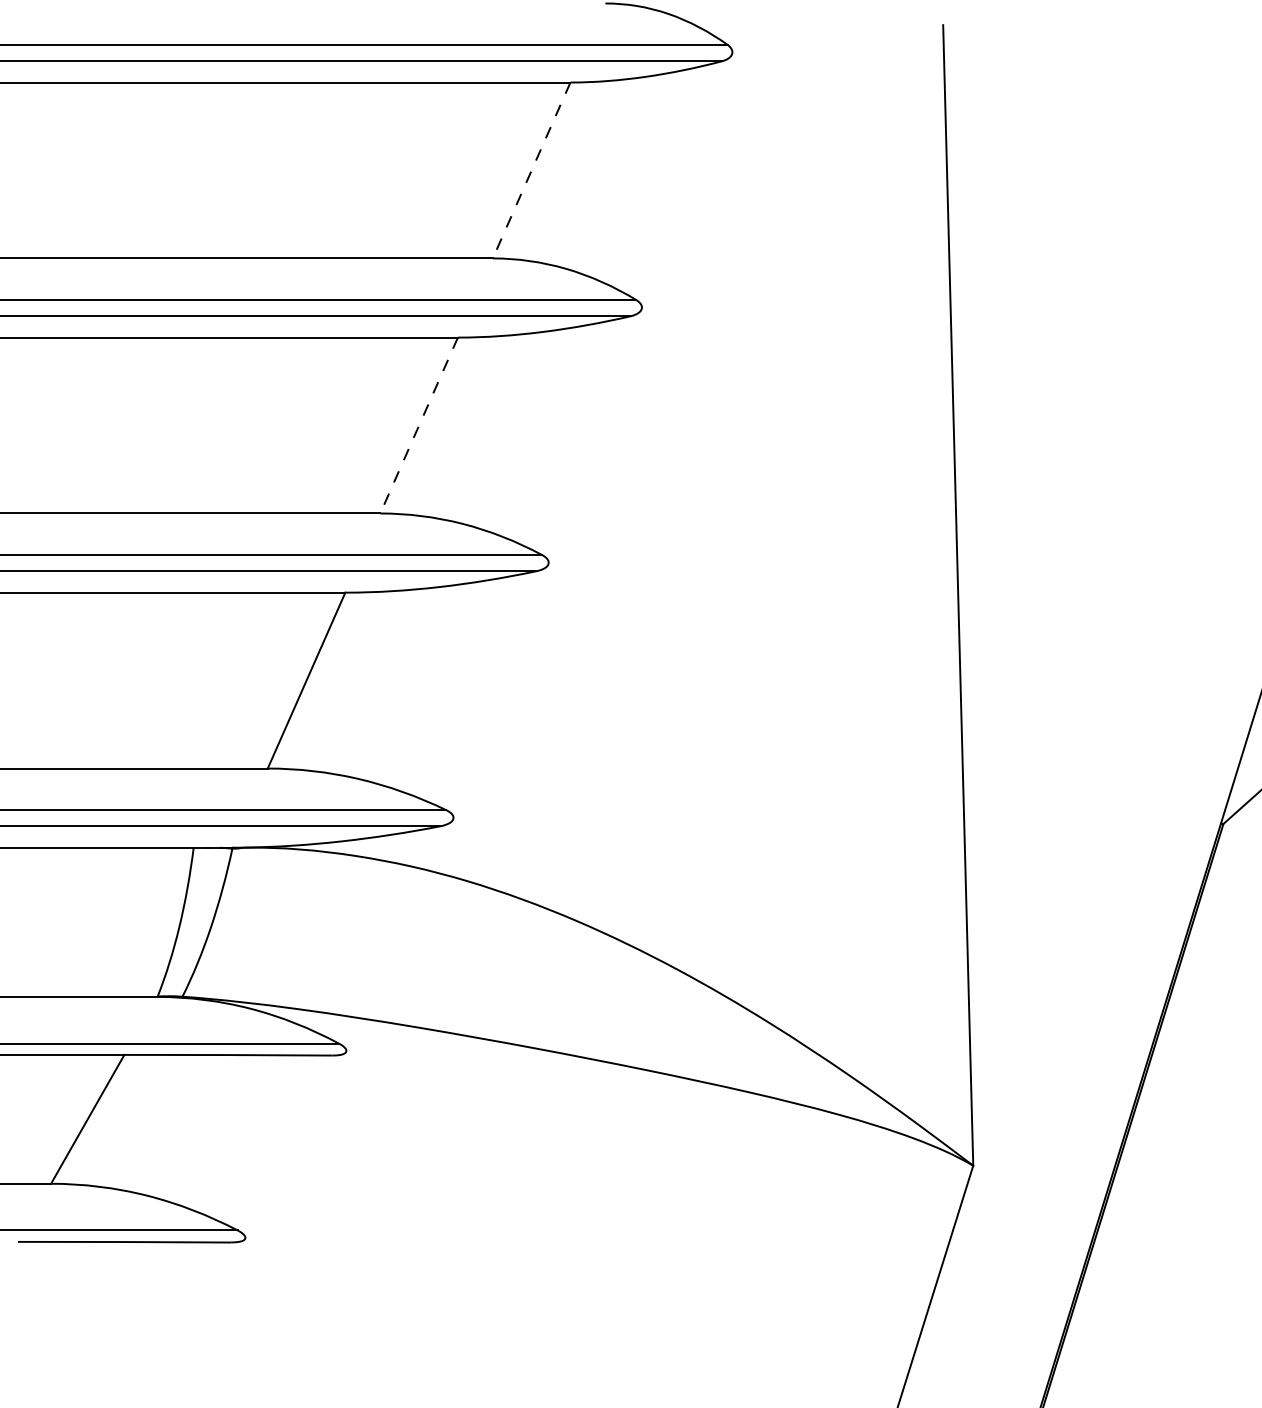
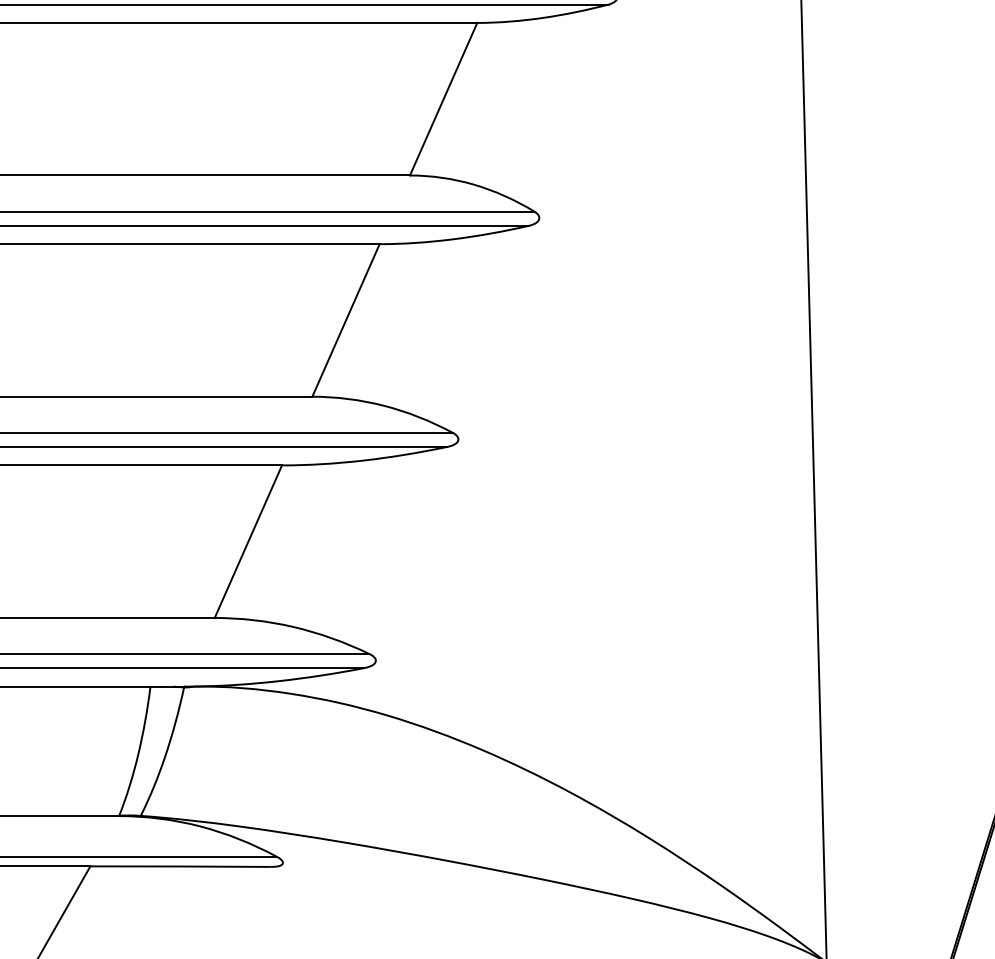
line: (531, 170) -> (443, 99), dashed -> solid
line: (418, 426) -> (345, 321), dashed -> solid

